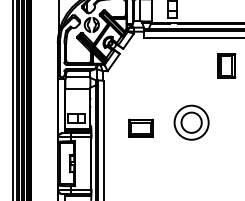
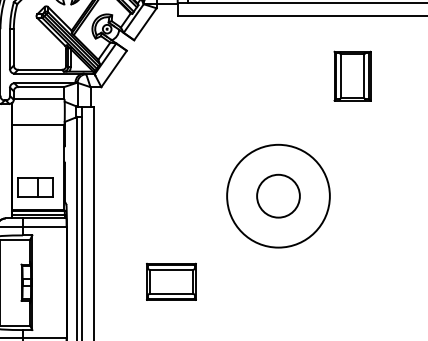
circle: (191, 122) -> (278, 195), size x1.43
part: (140, 127) -> (170, 280), moved

